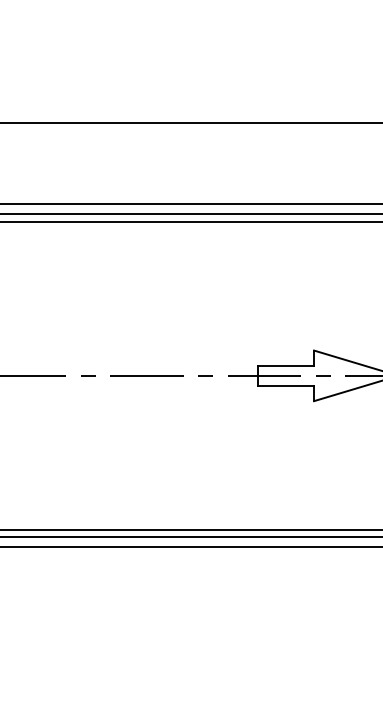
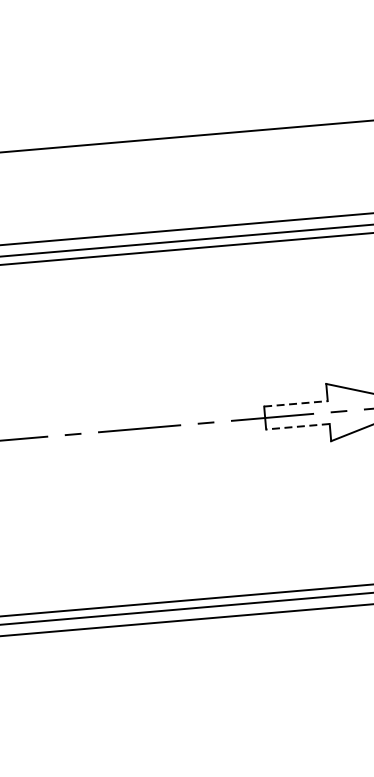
line: (286, 365) -> (296, 403), solid -> dashed
line: (285, 385) -> (297, 426), solid -> dashed

